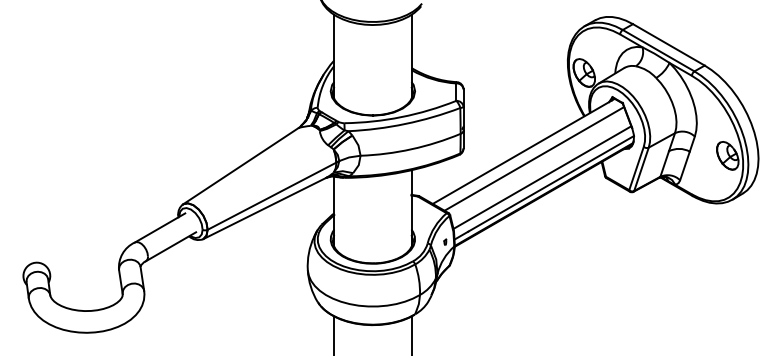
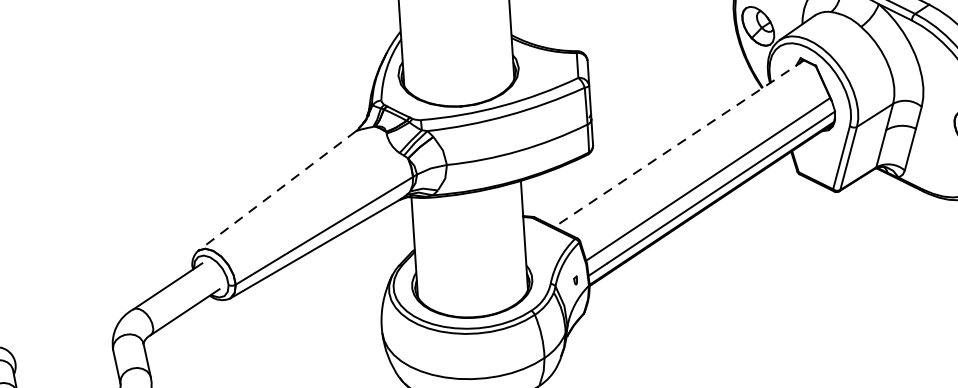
line: (523, 151) -> (678, 143), solid -> dashed
line: (534, 158) -> (695, 152), removed
line: (240, 166) -> (276, 191), solid -> dashed

